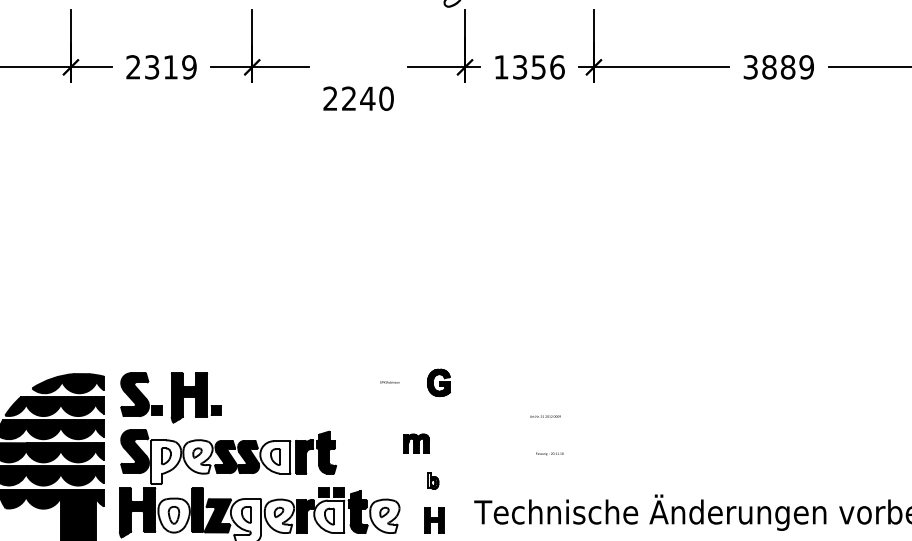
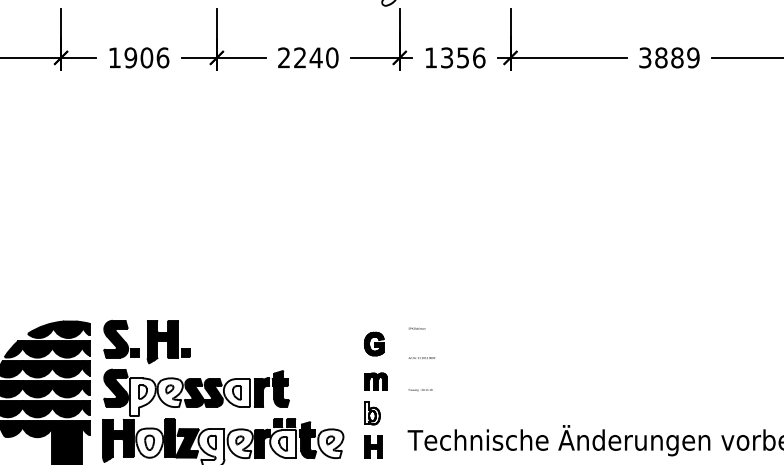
text: (161, 66) -> (138, 57), 2319 -> 1906
text: (358, 98) -> (308, 57), moved
text: (389, 382) -> (416, 328), moved
part: (439, 382) -> (374, 343), moved
text: (545, 415) -> (421, 357), moved
part: (415, 443) -> (375, 381), moved
text: (549, 454) -> (420, 390), moved
part: (433, 481) -> (372, 413), size x1.67

